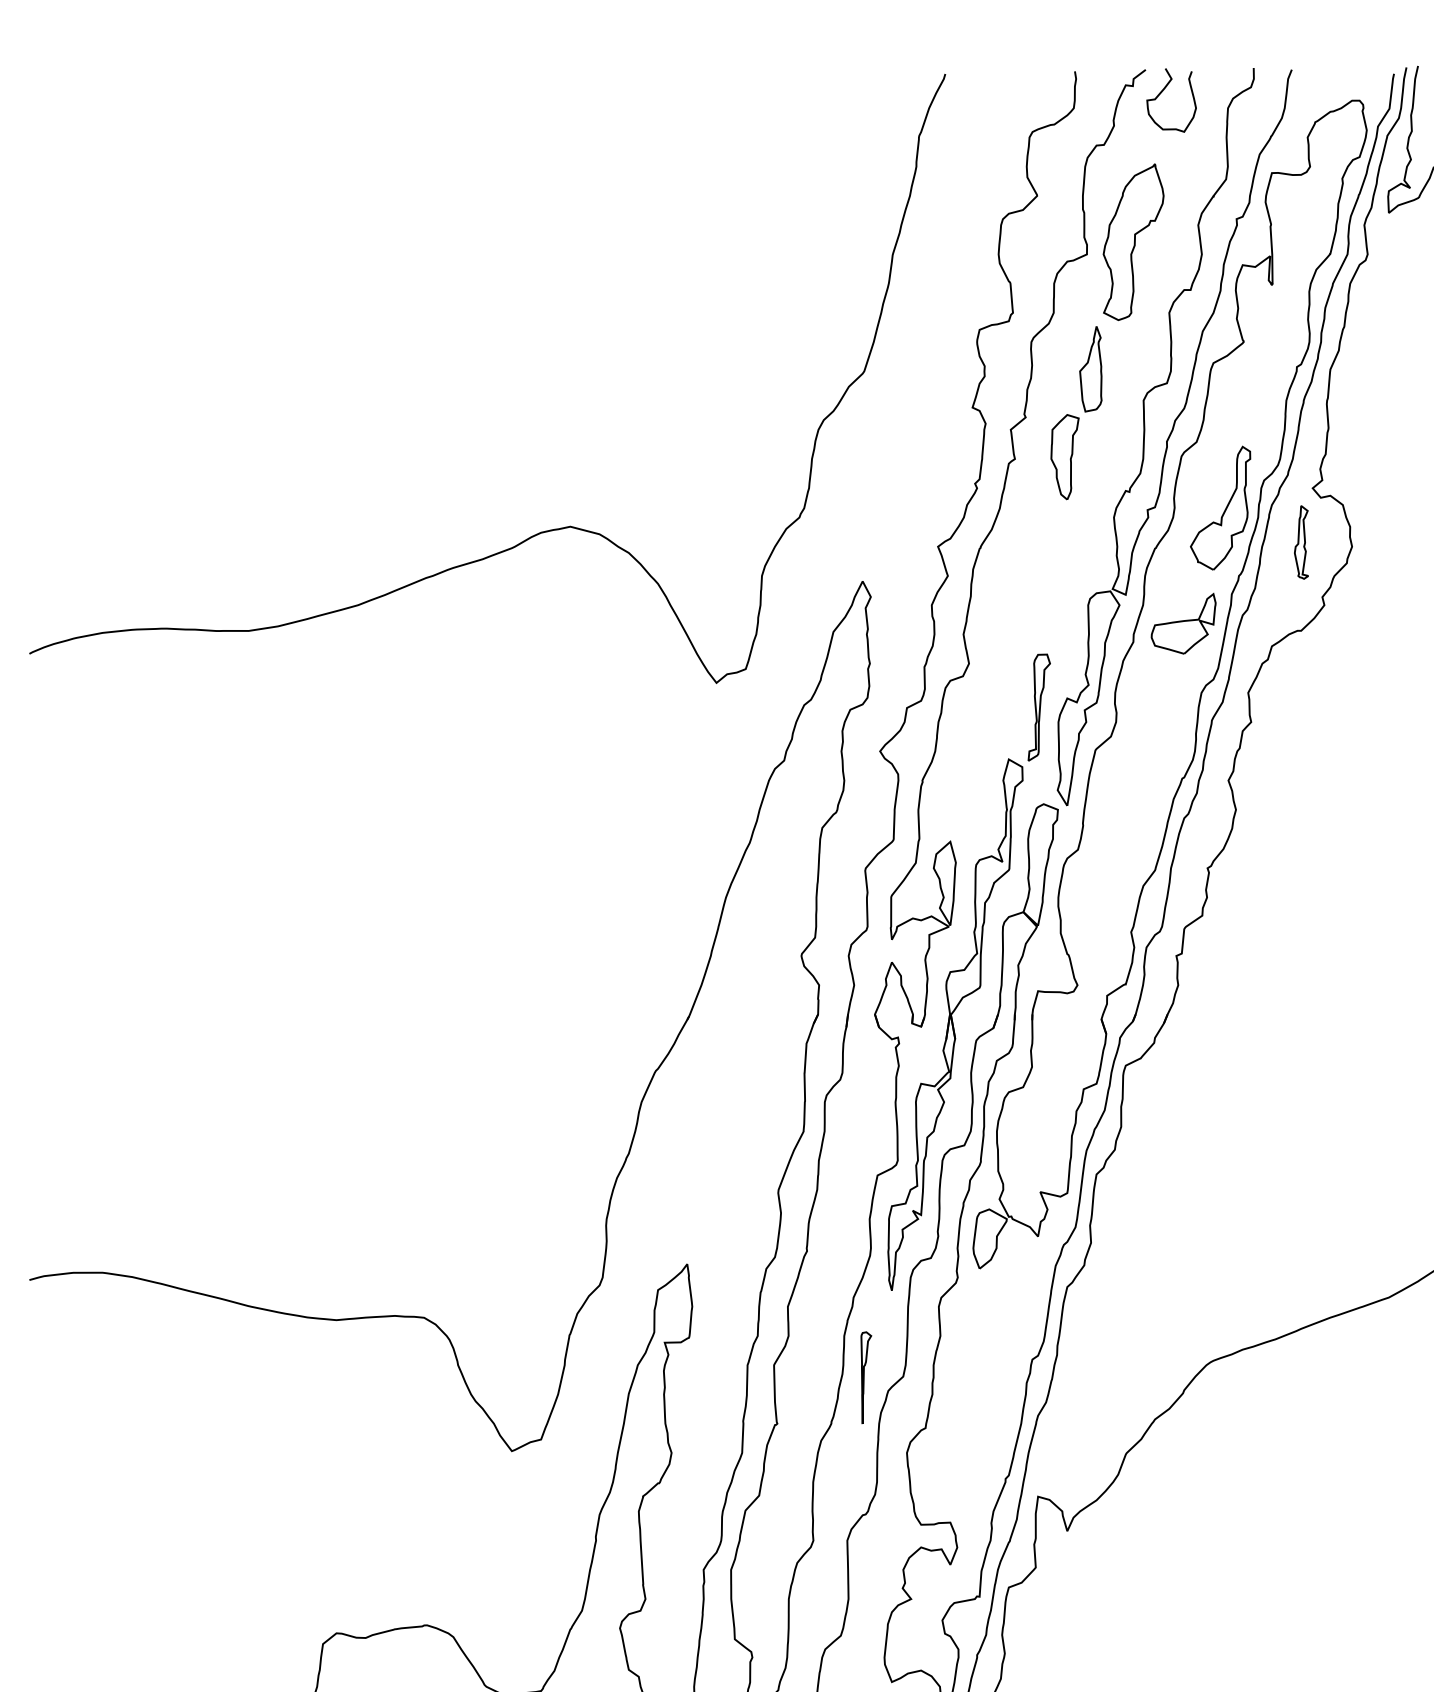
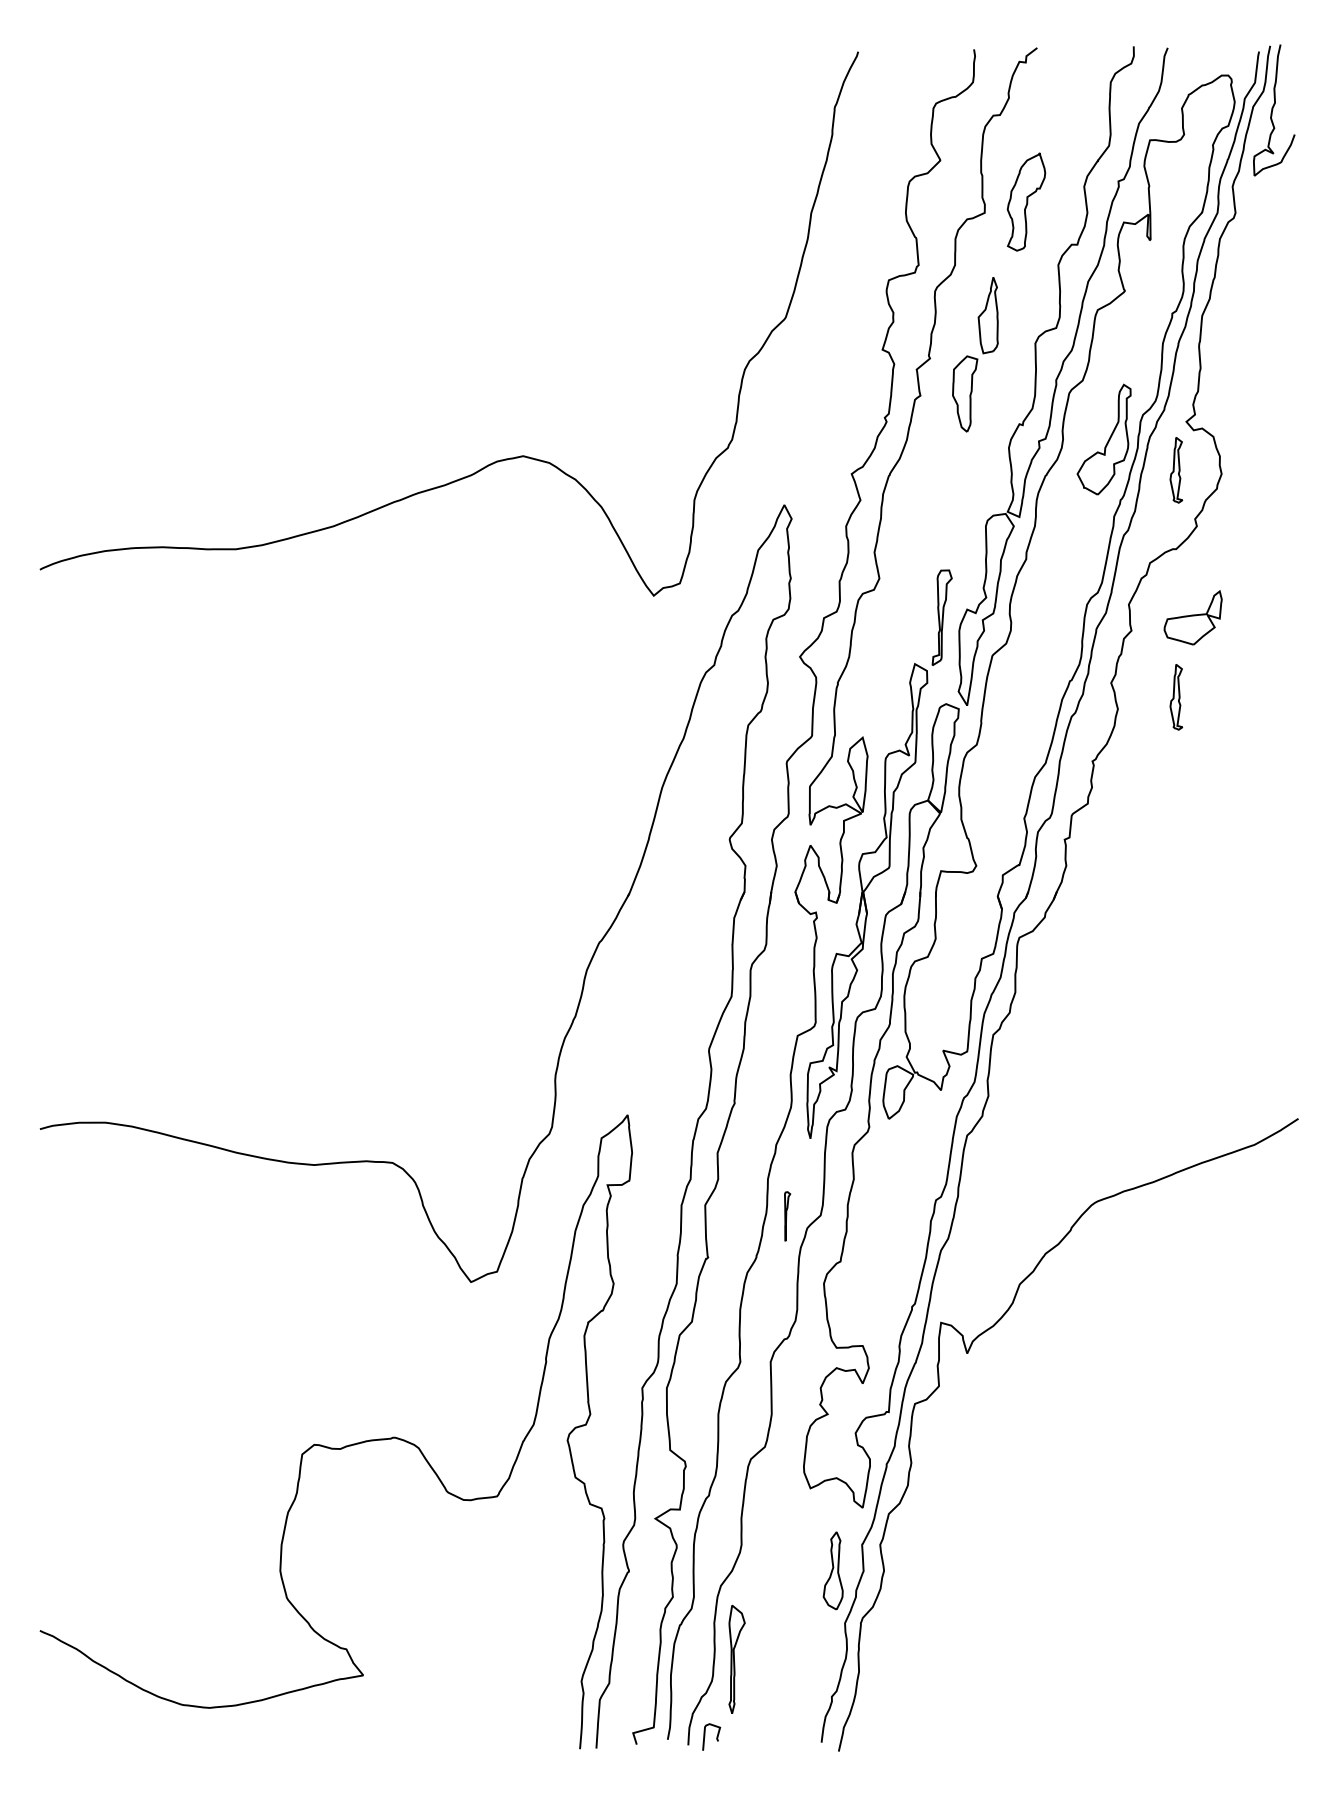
curve: (1161, 93) -> (1051, 69), removed
part: (1133, 241) -> (1026, 201), size x0.7
part: (1182, 623) -> (1192, 617), moved
part: (1301, 796) -> (1176, 697), added
part: (866, 1377) -> (787, 1216), size x0.6

